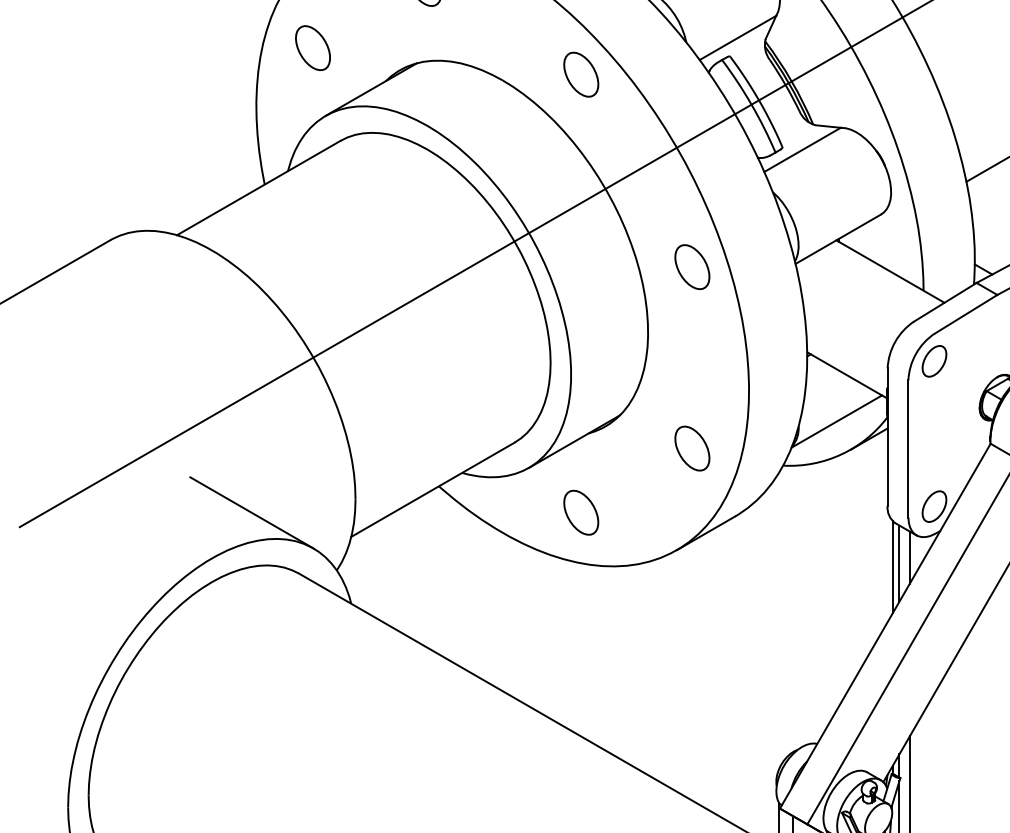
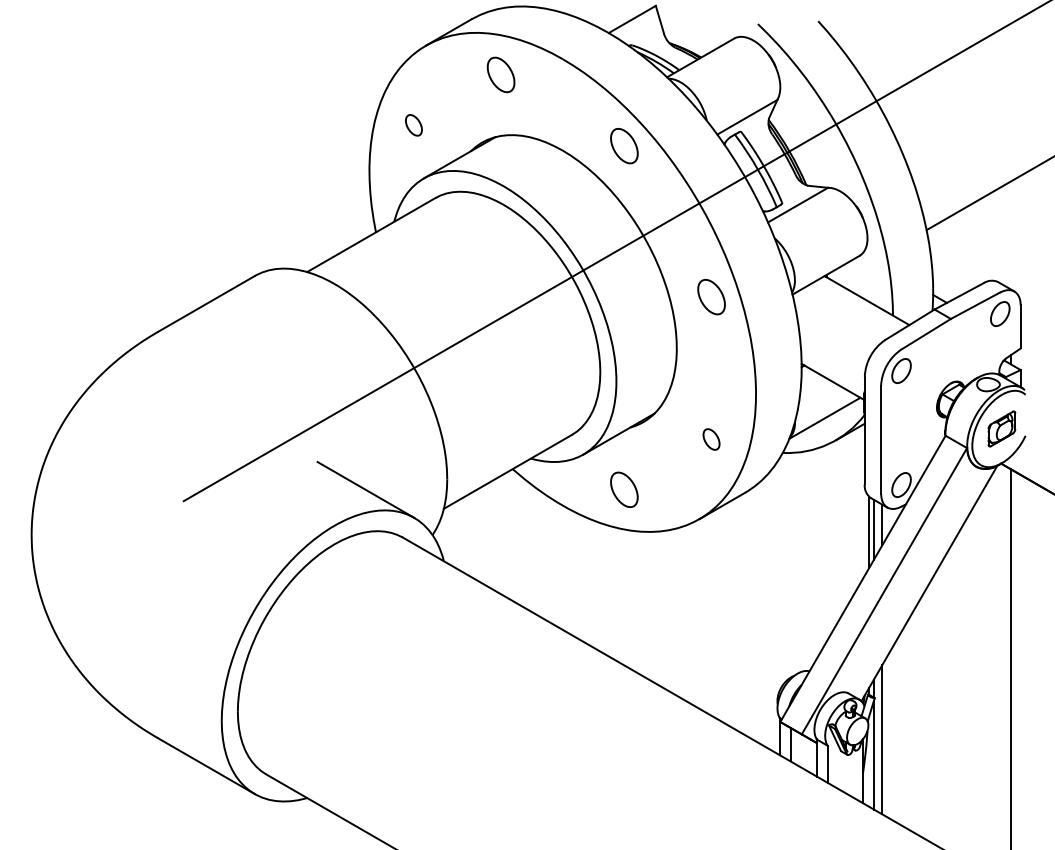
part: (312, 48) -> (413, 125), size x0.6
part: (692, 448) -> (711, 439), size x0.6

